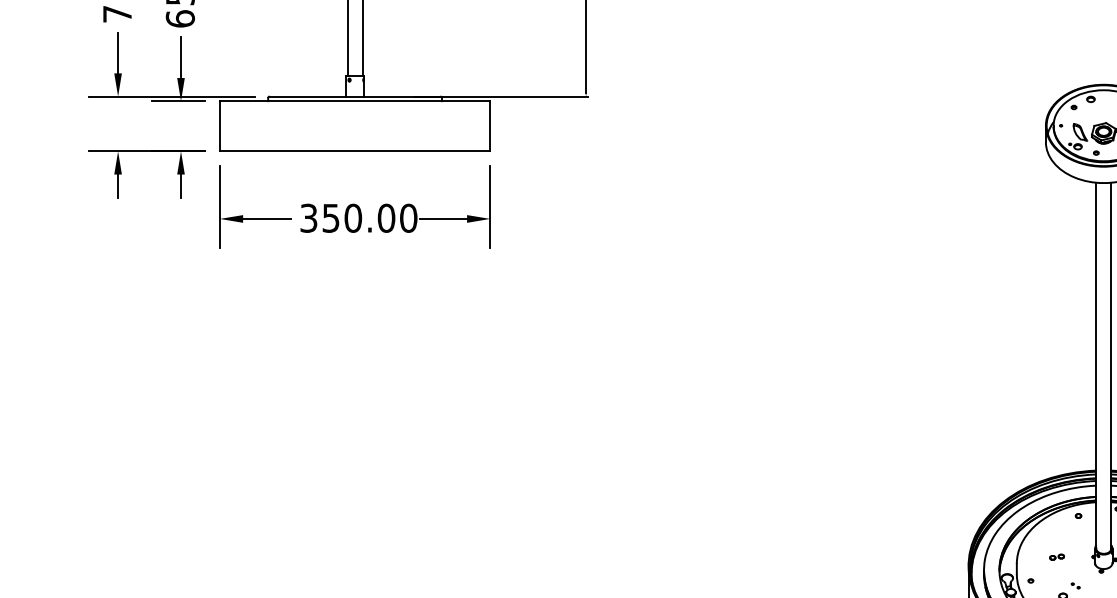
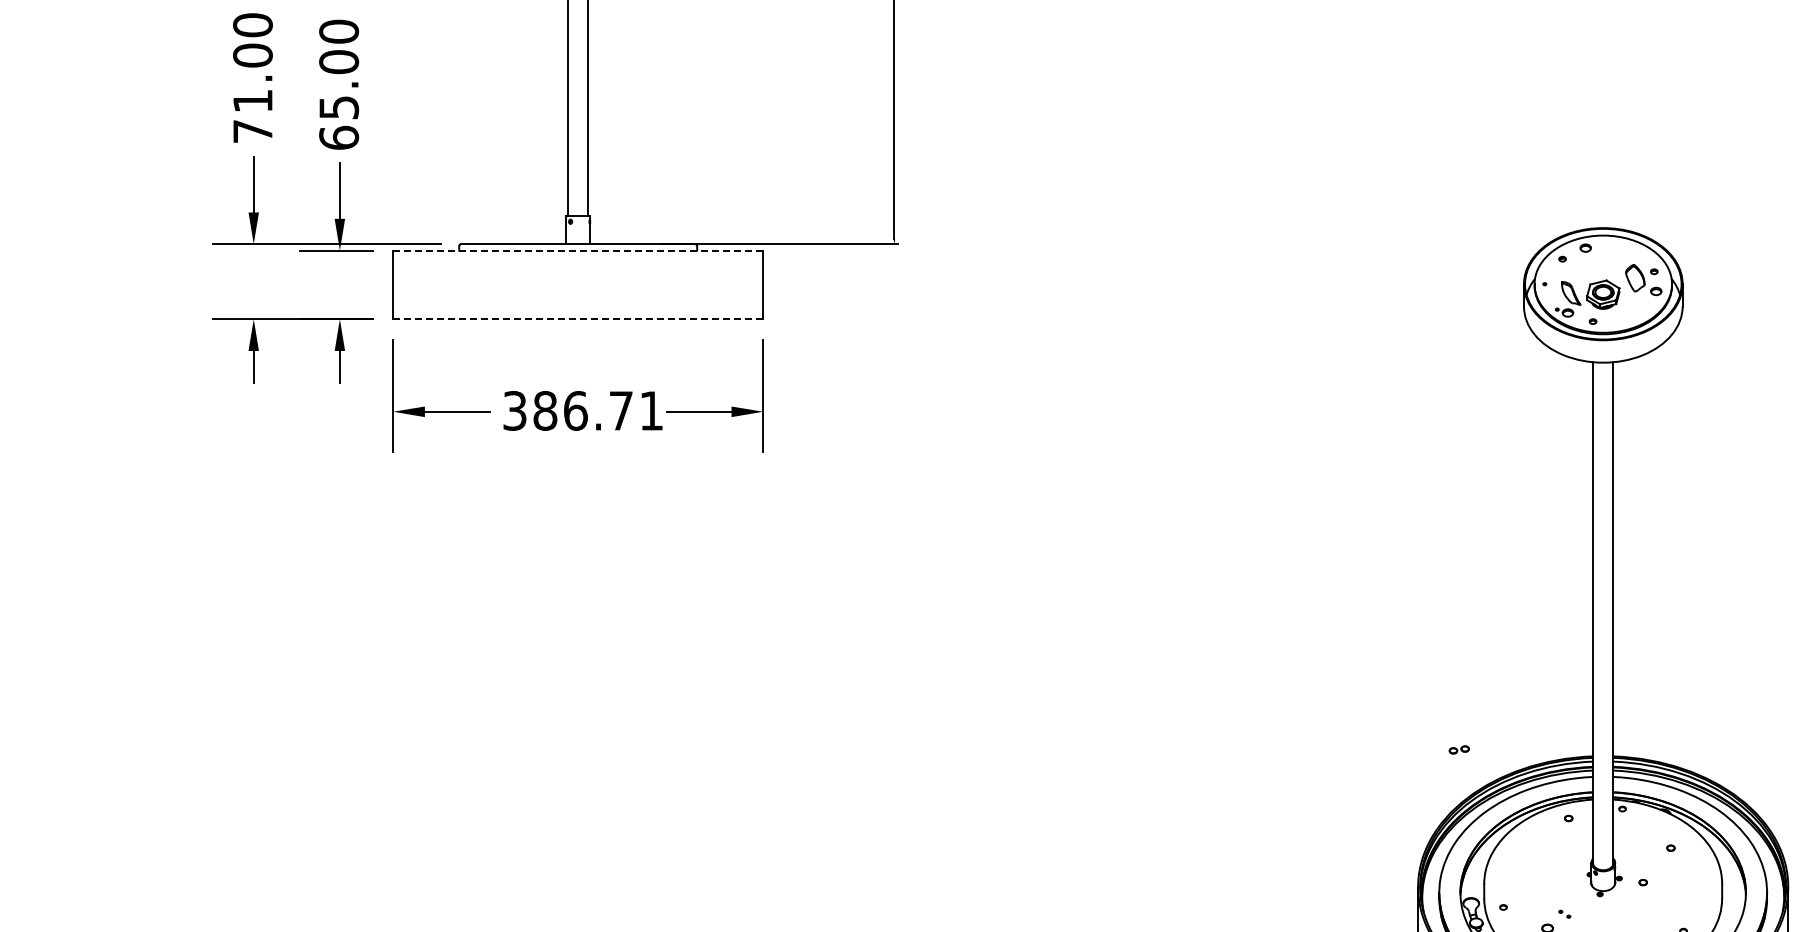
line: (354, 101) -> (577, 250), solid -> dashed
line: (354, 151) -> (577, 319), solid -> dashed
text: (369, 218) -> (598, 410), 350.00 -> 386.71
part: (1056, 556) -> (1458, 749), moved

